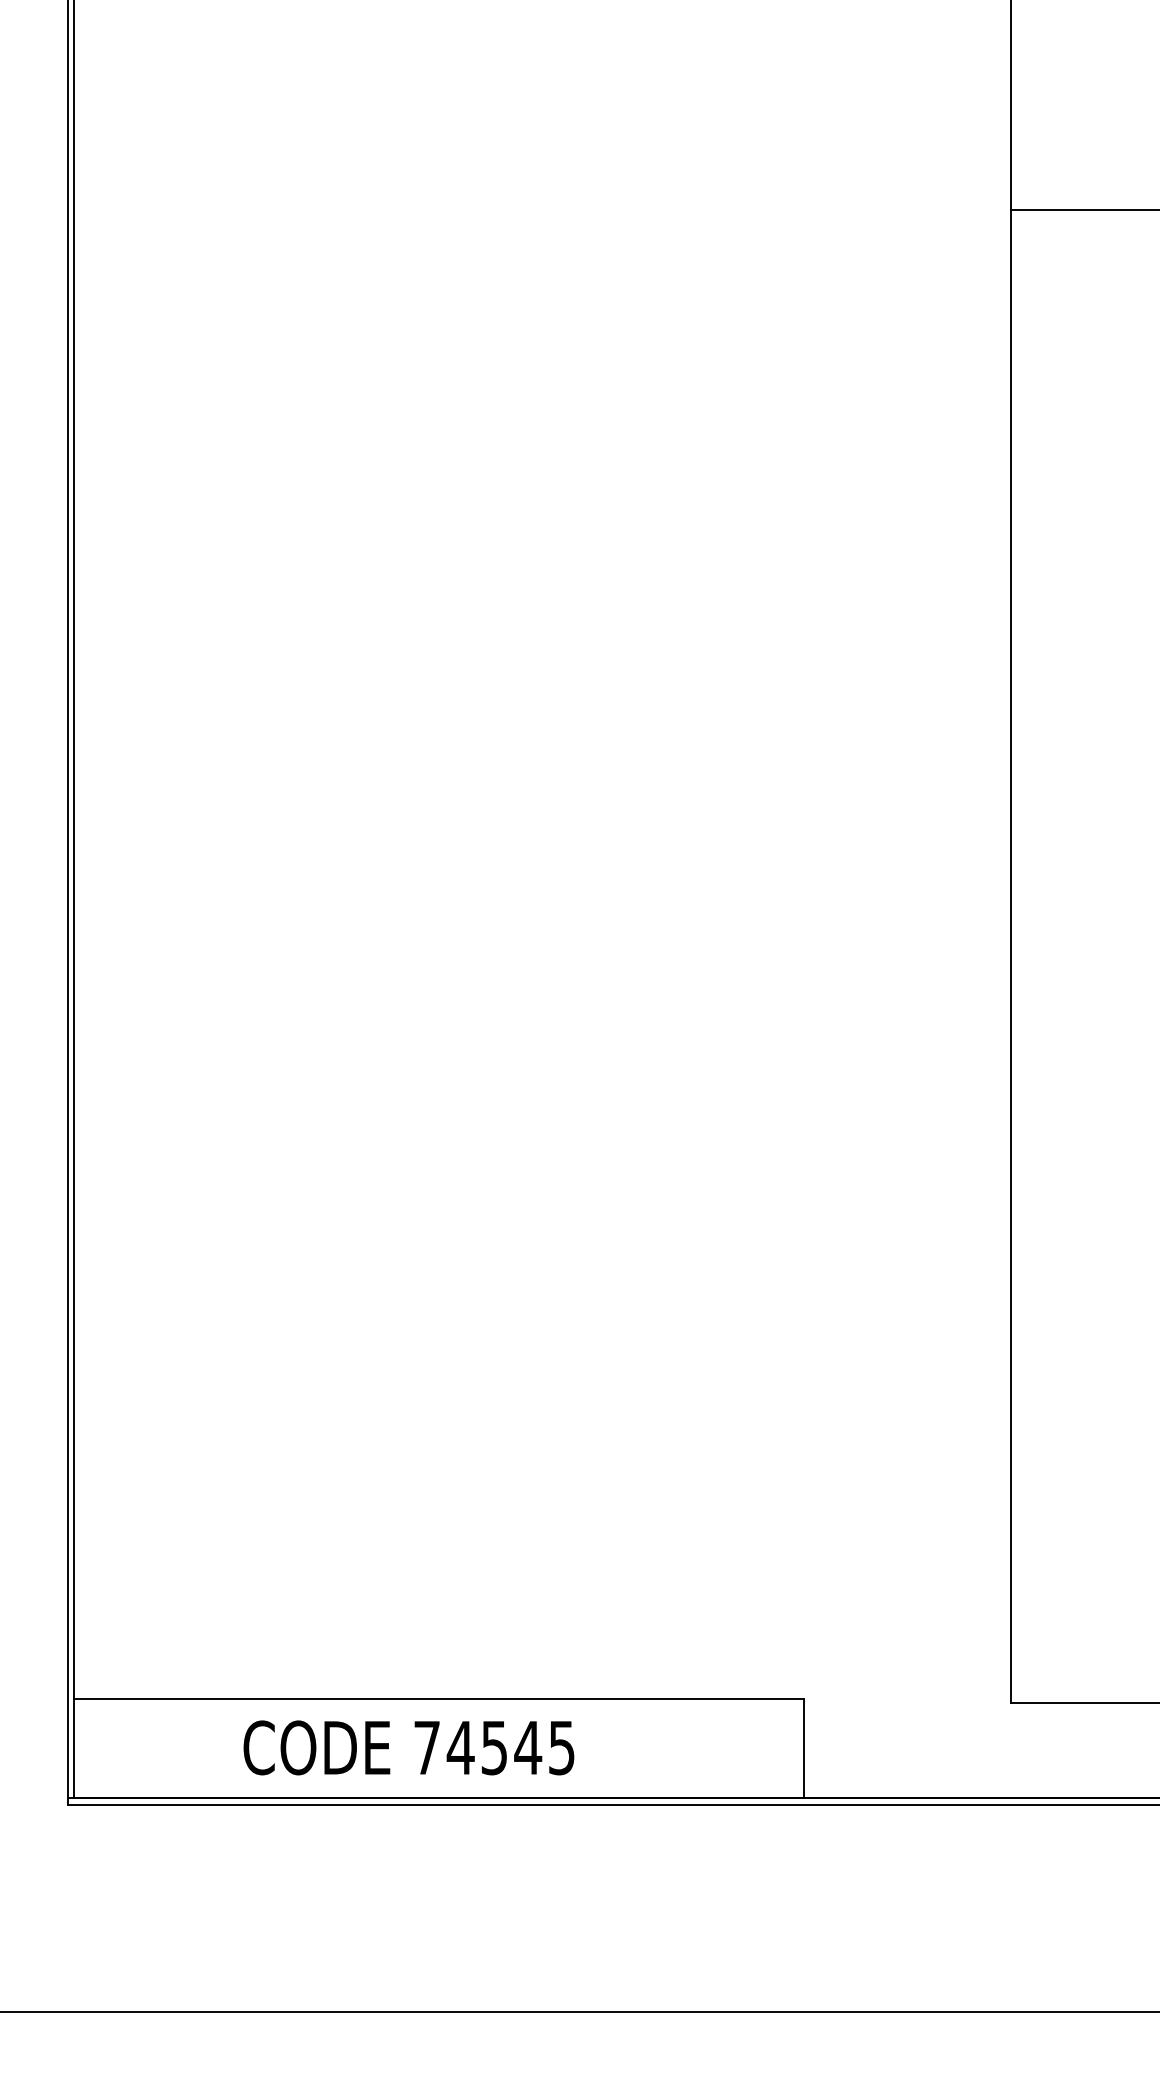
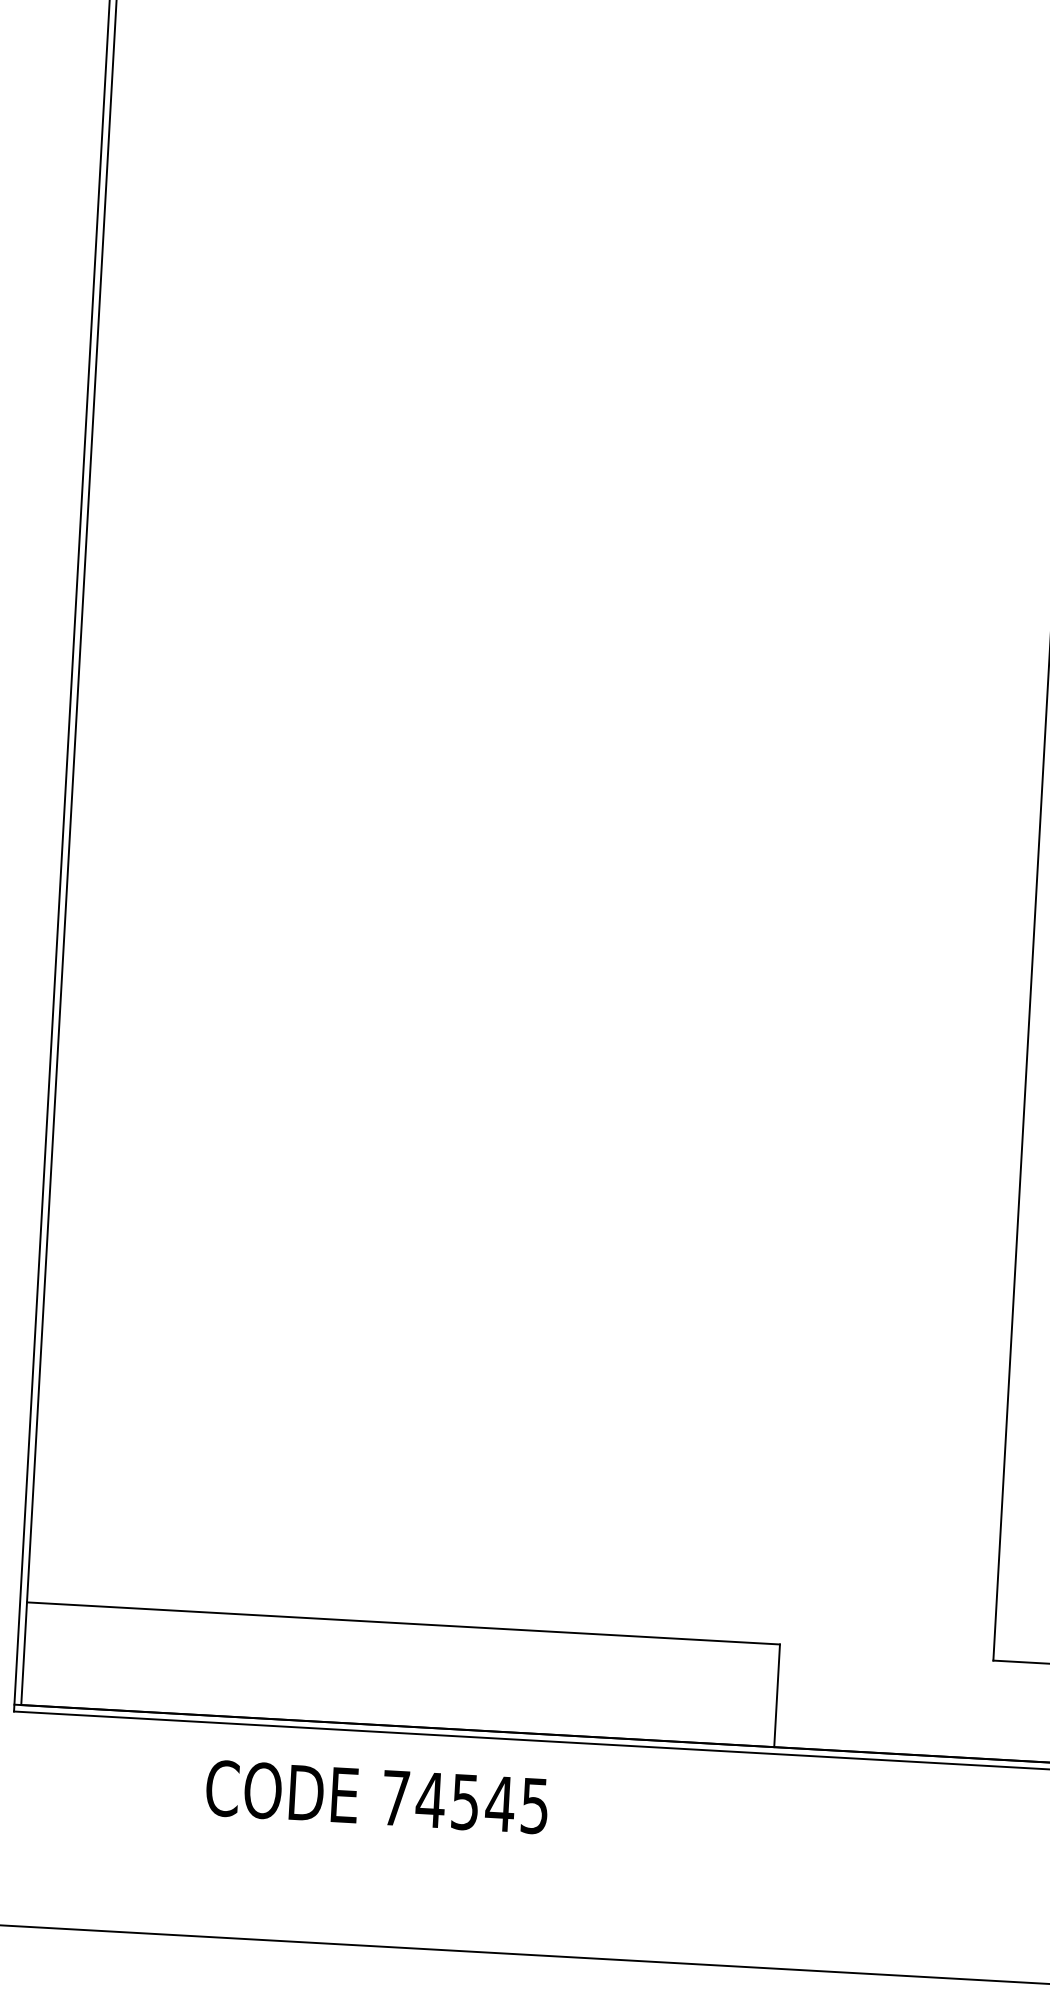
text: (408, 1747) -> (376, 1796), moved

